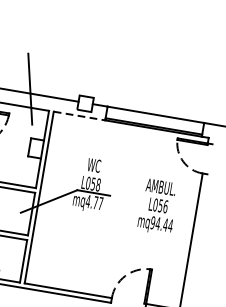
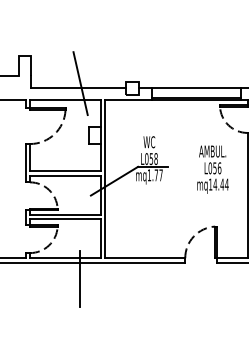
line: (79, 116) -> (128, 100), dashed -> solid
text: (88, 201) -> (149, 175), mq4.77 -> mq1.77
text: (152, 222) -> (210, 184), mq94.44 -> mq14.44

